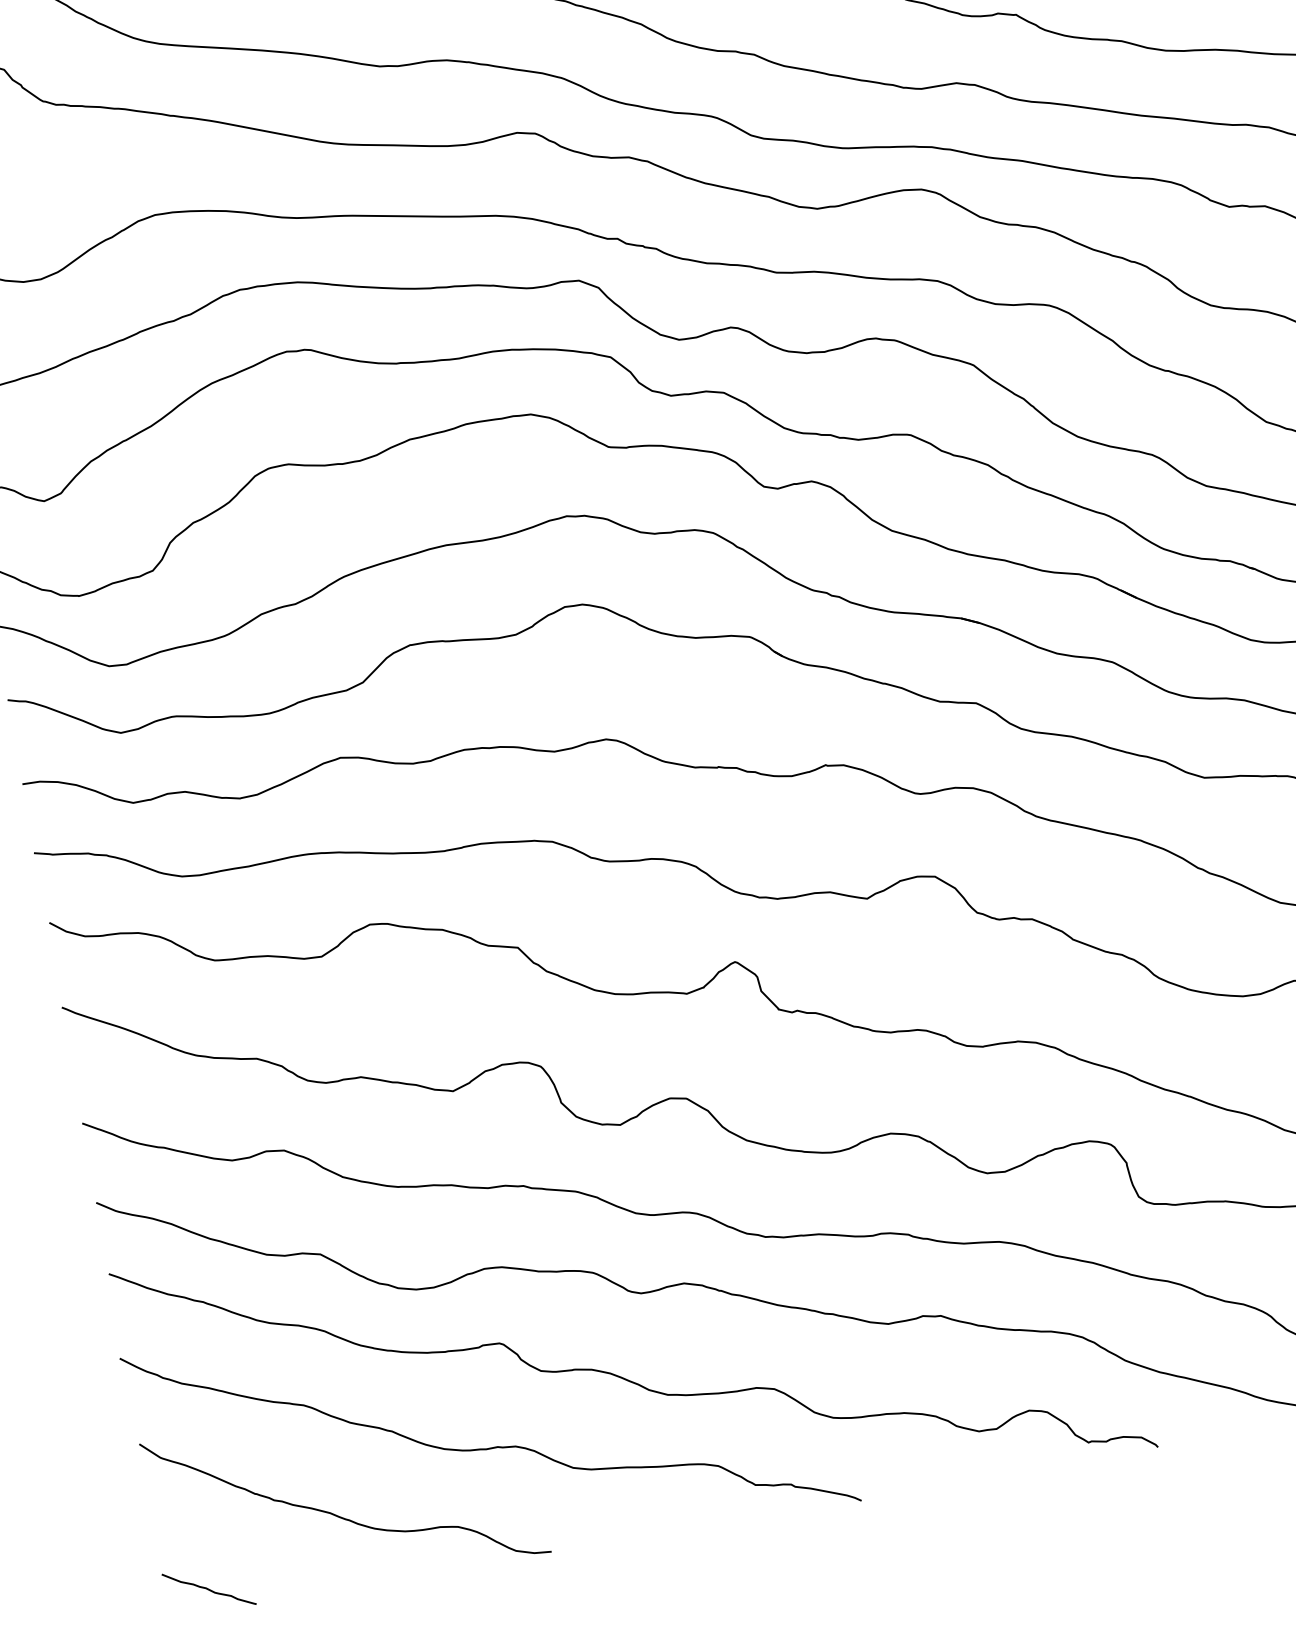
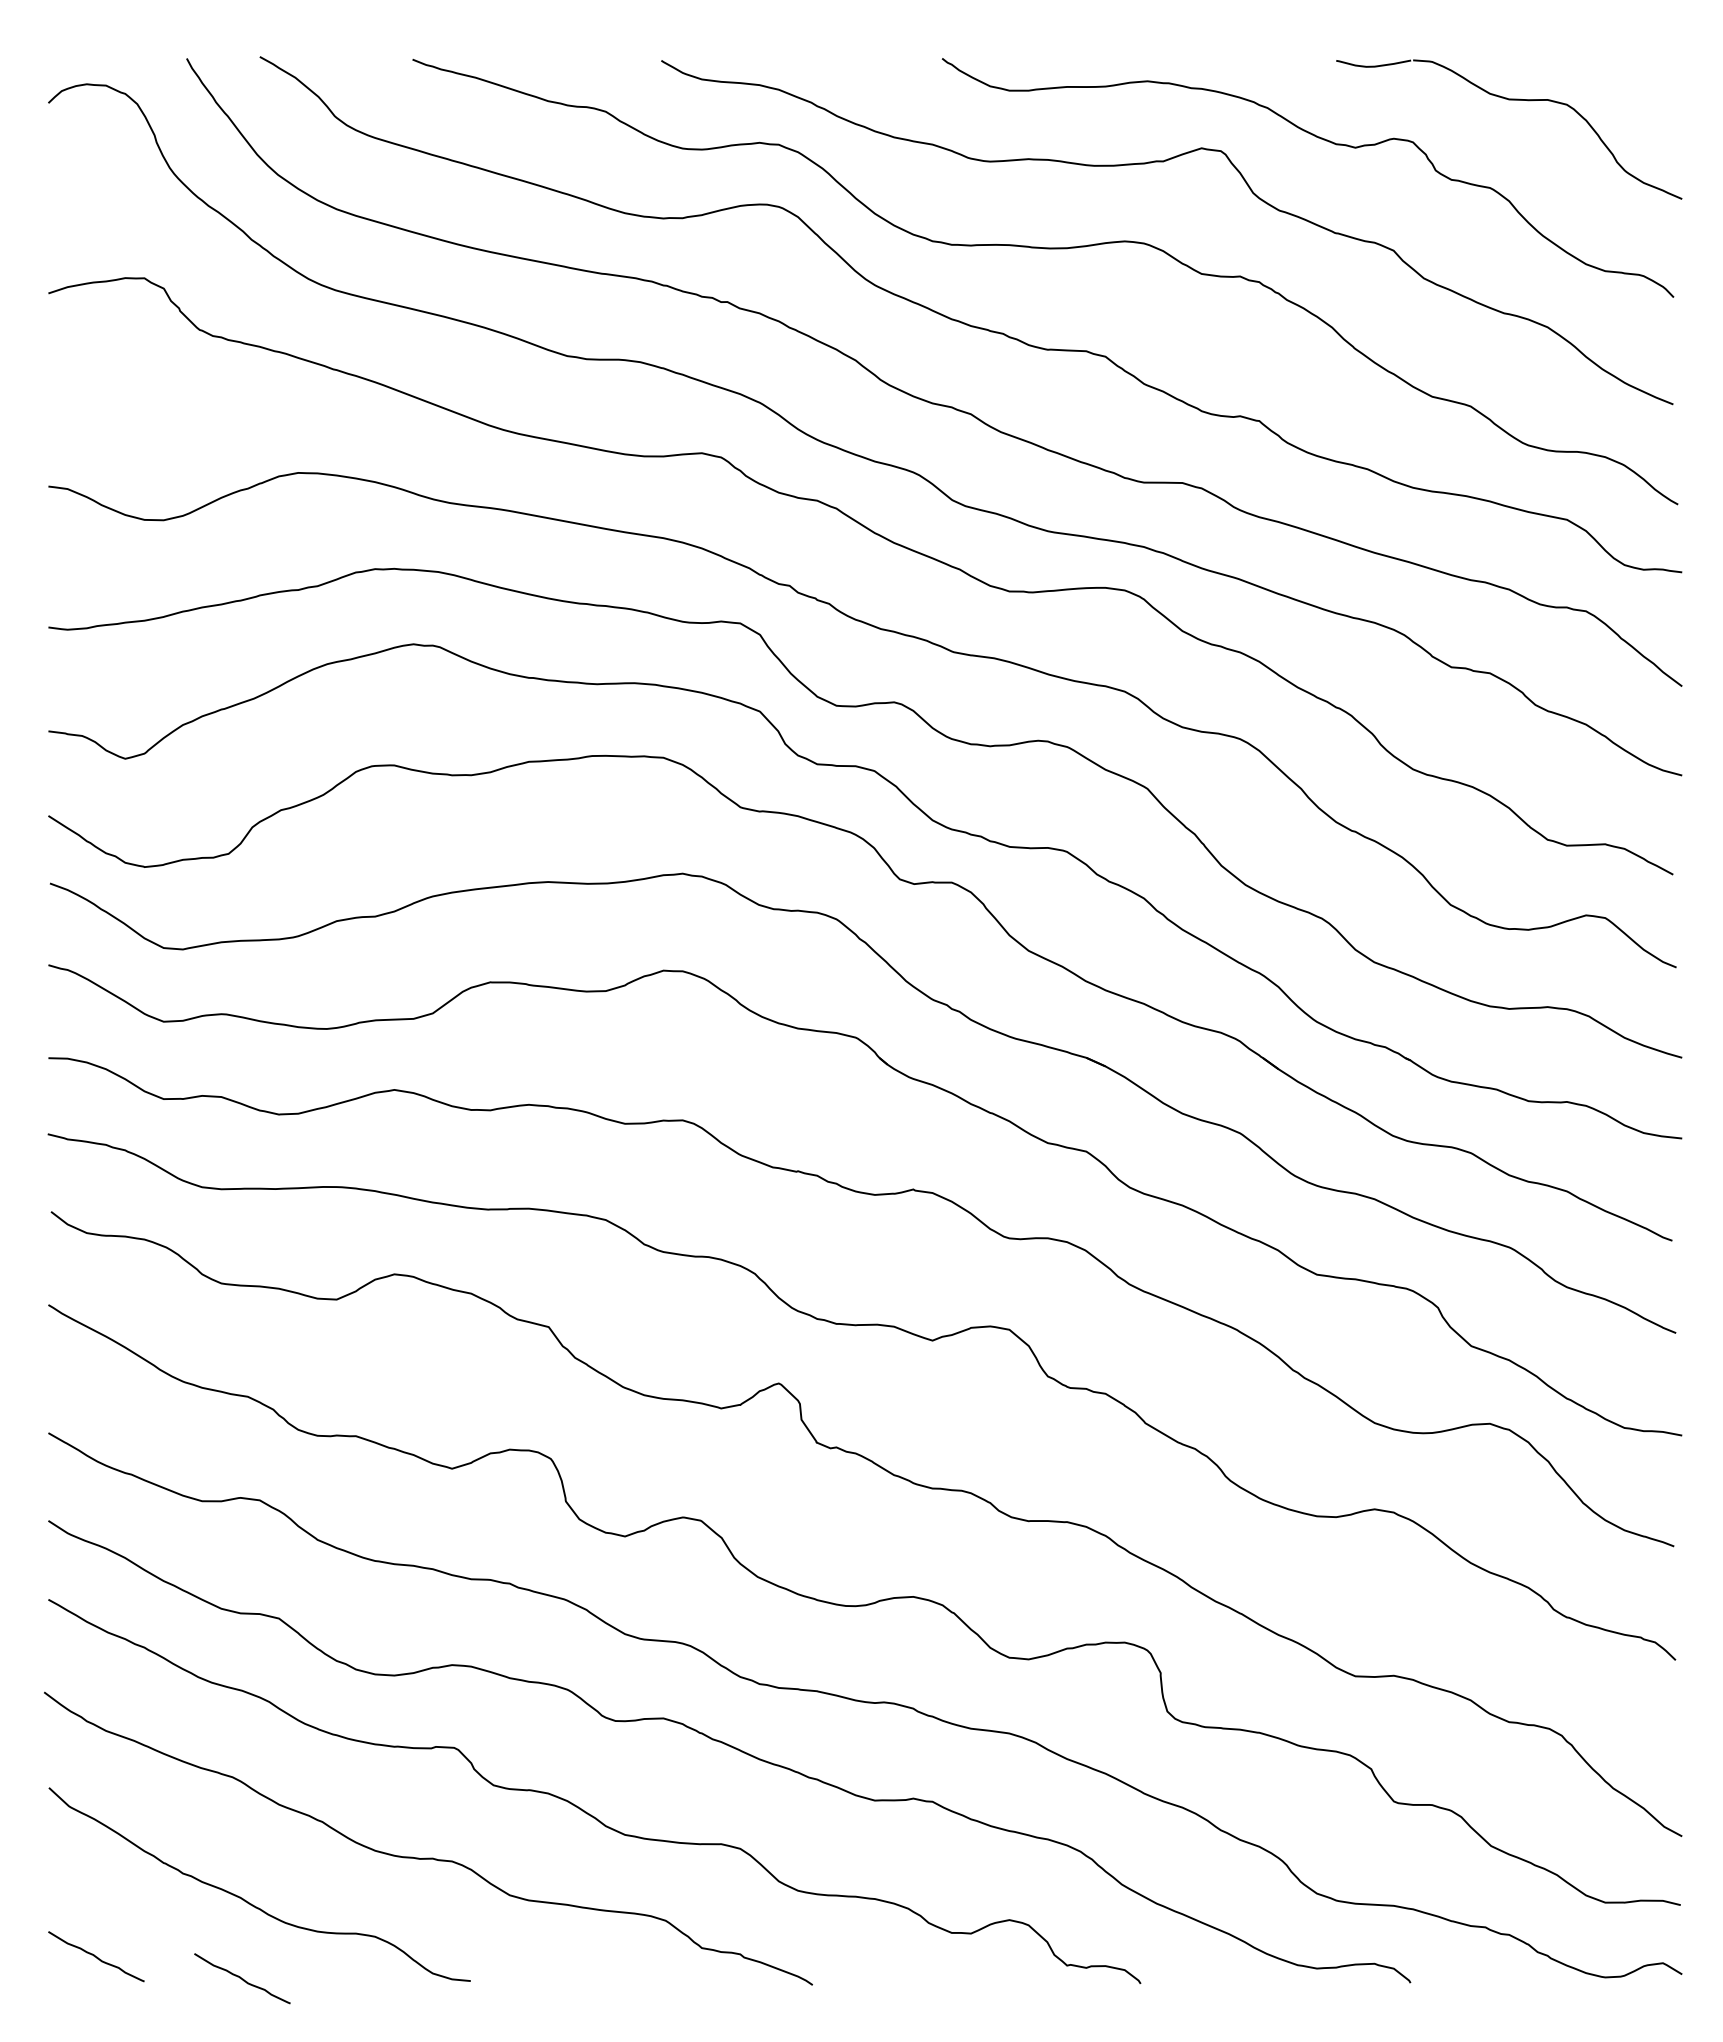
curve: (344, 1585) -> (242, 1978), added

